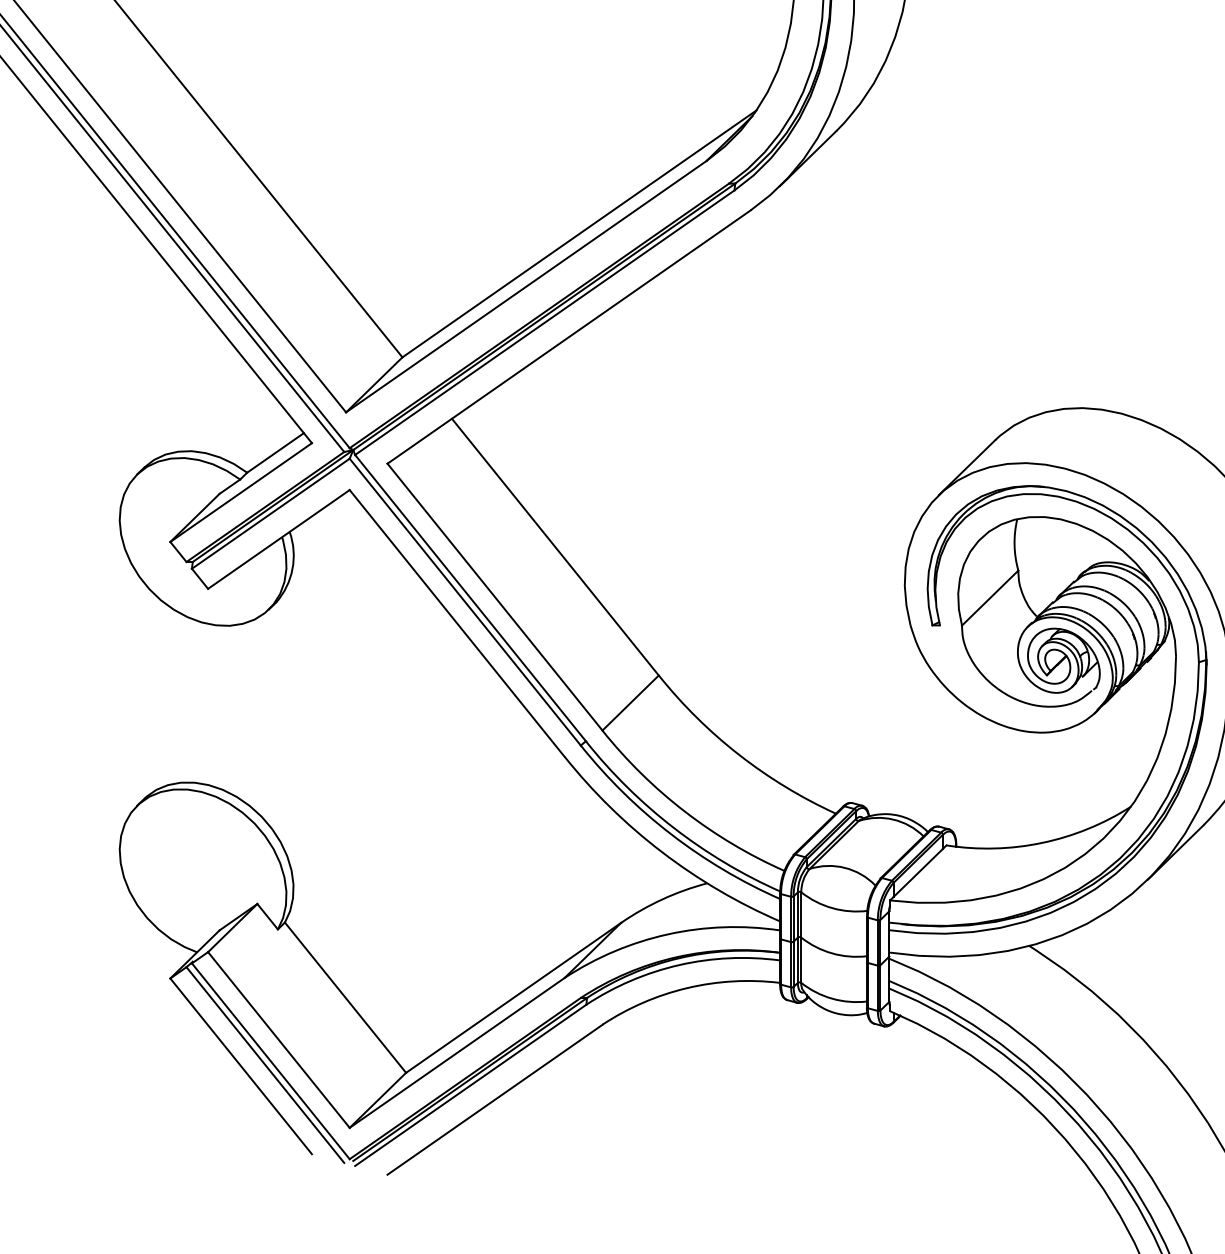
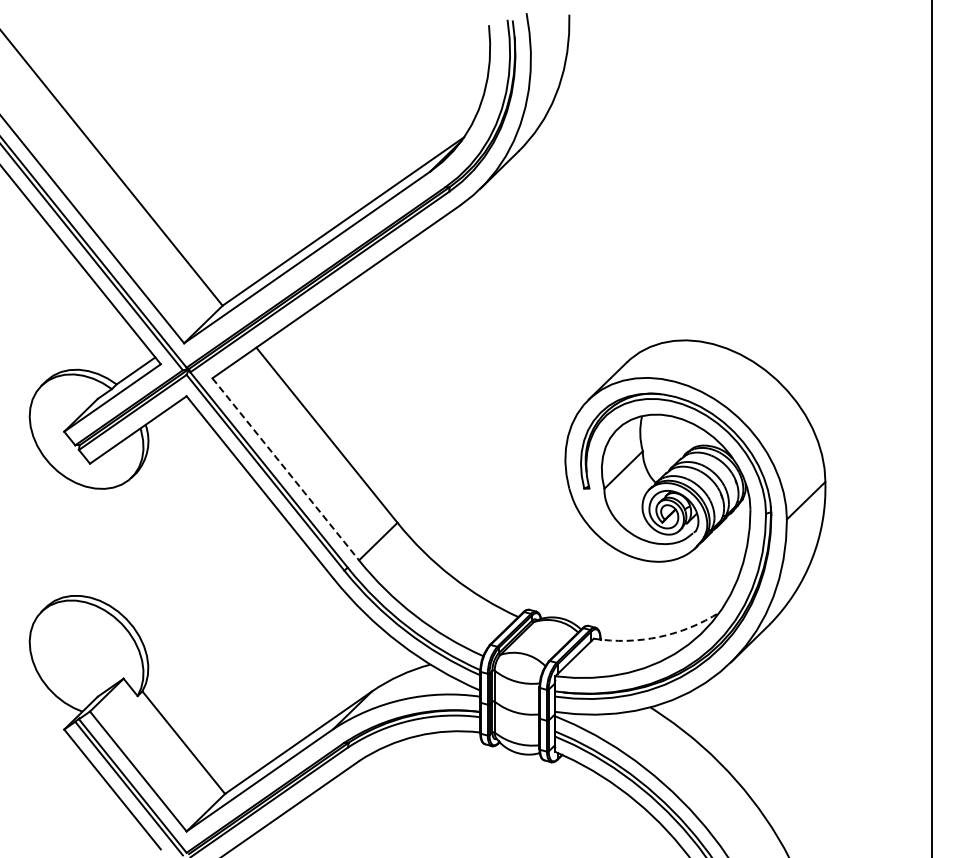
line: (494, 597) -> (285, 469), solid -> dashed
arc: (1042, 843) -> (659, 637), solid -> dashed

